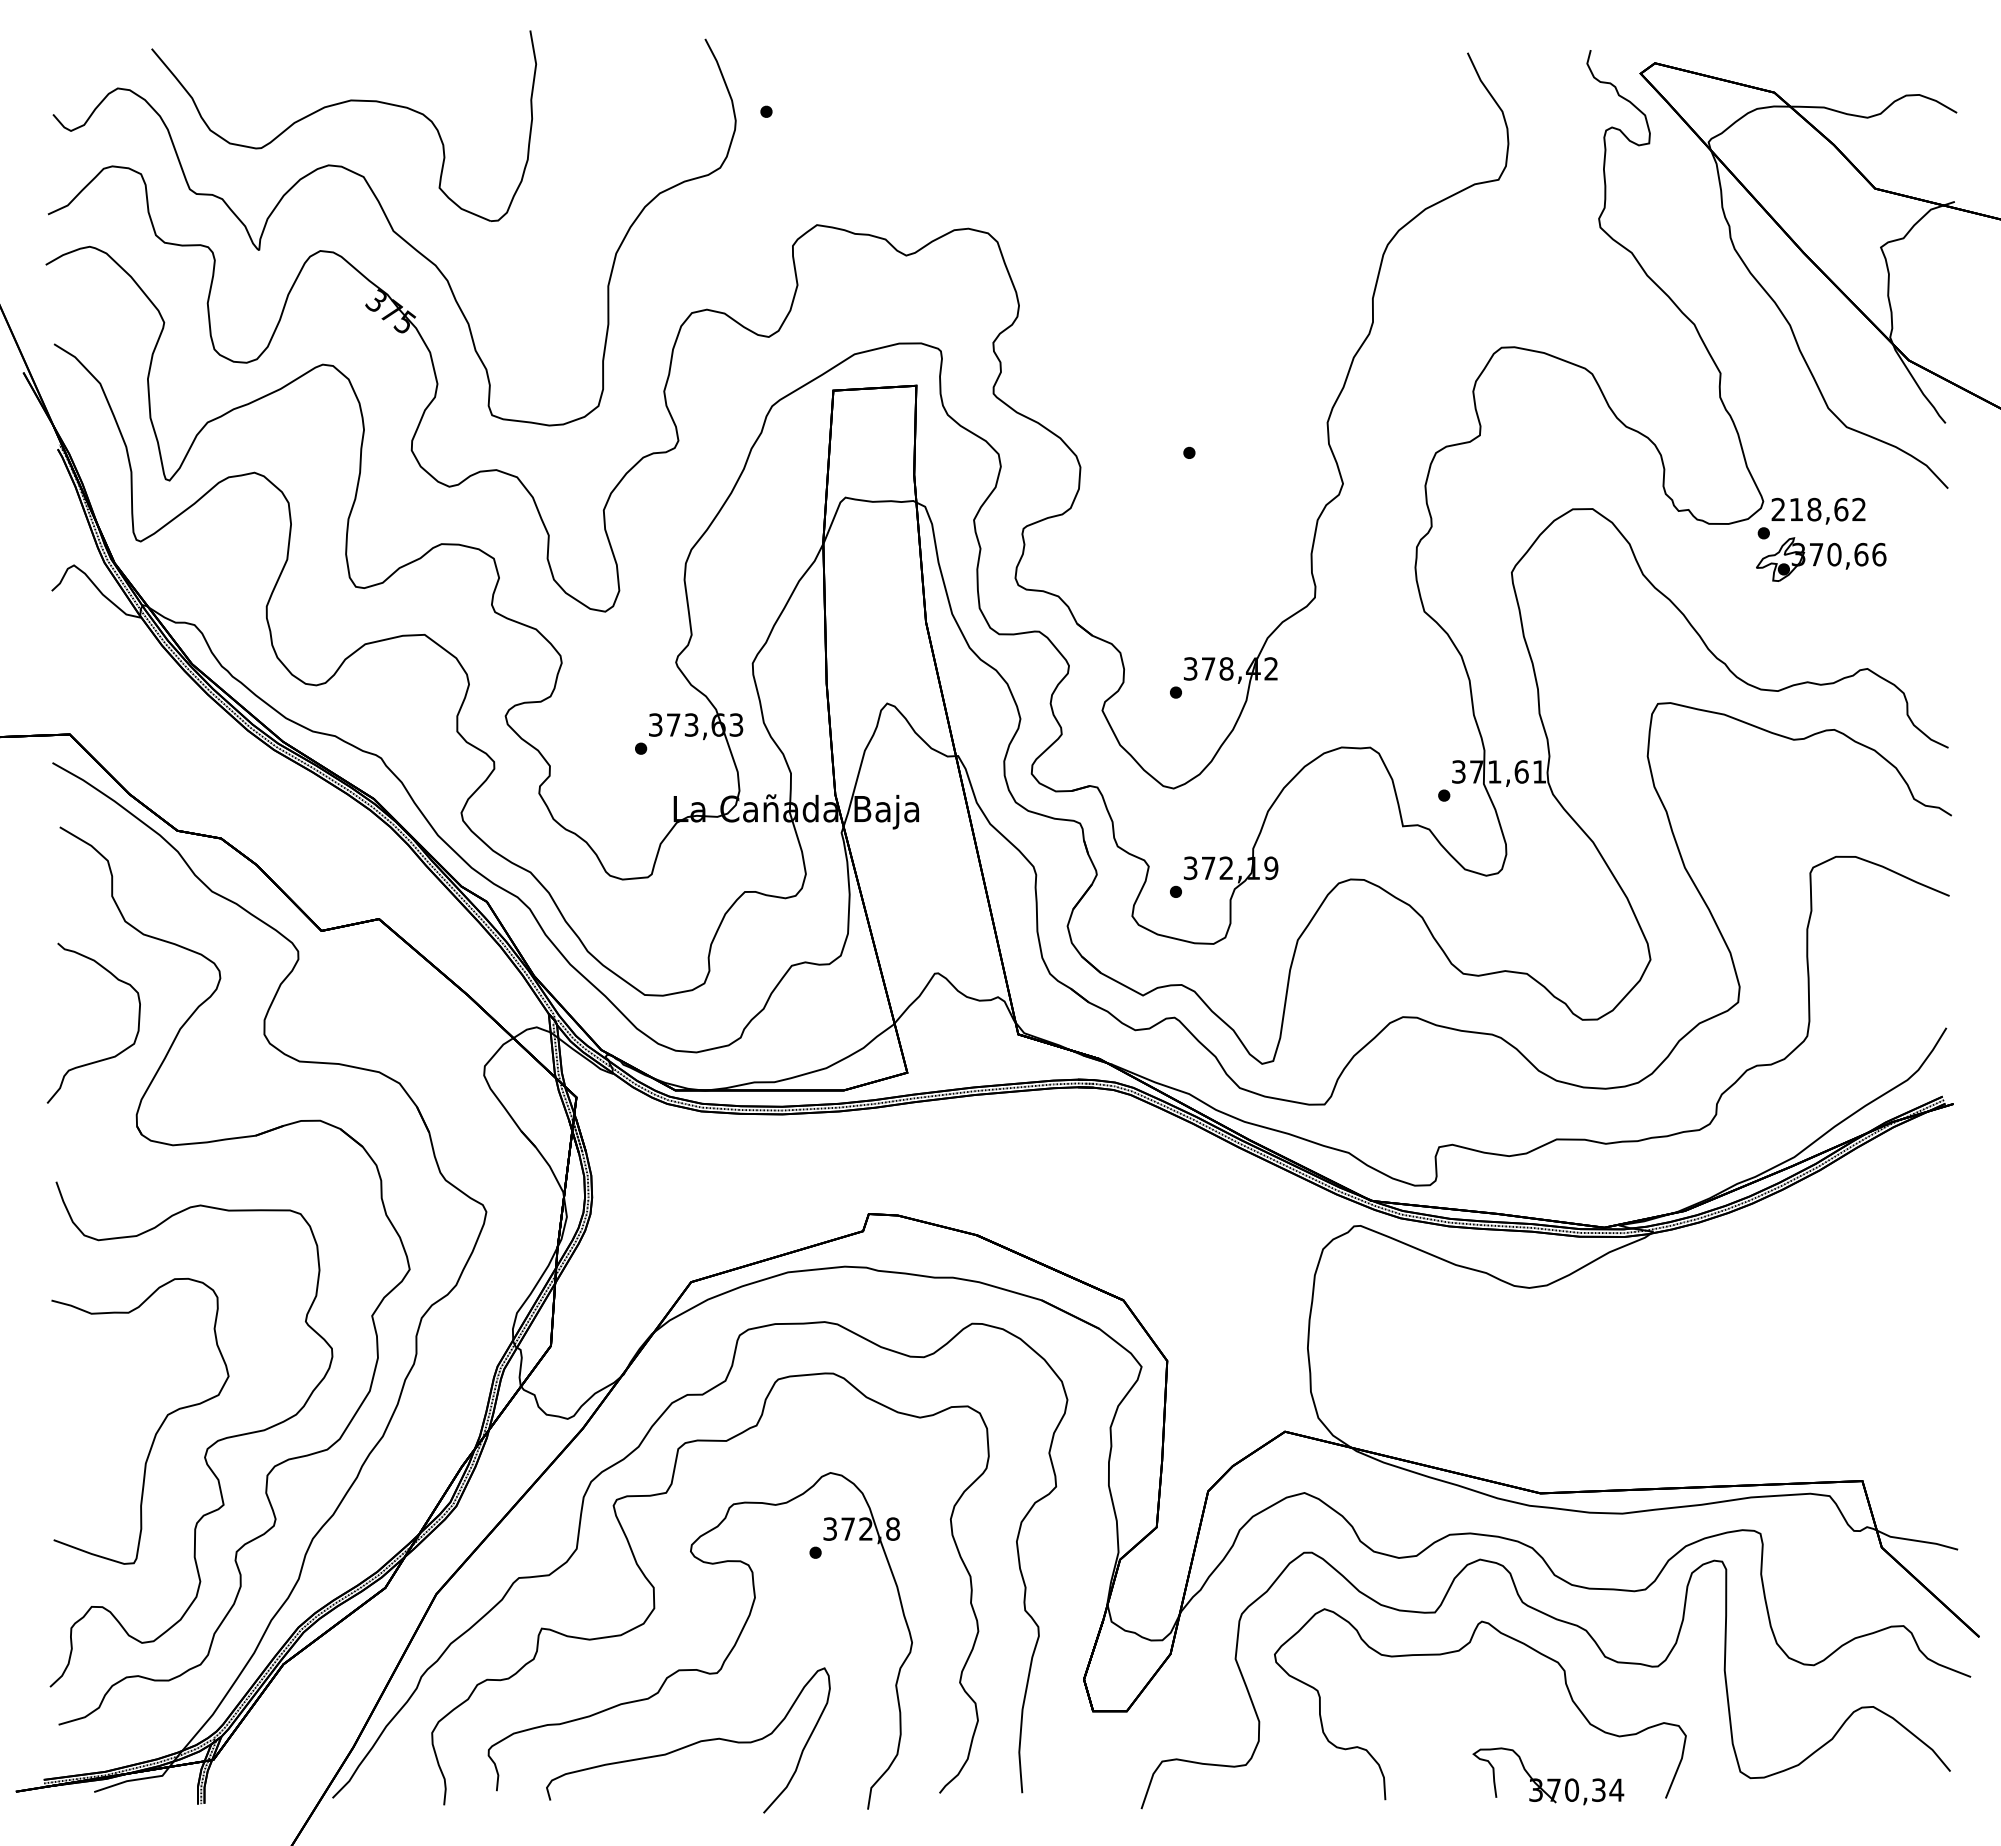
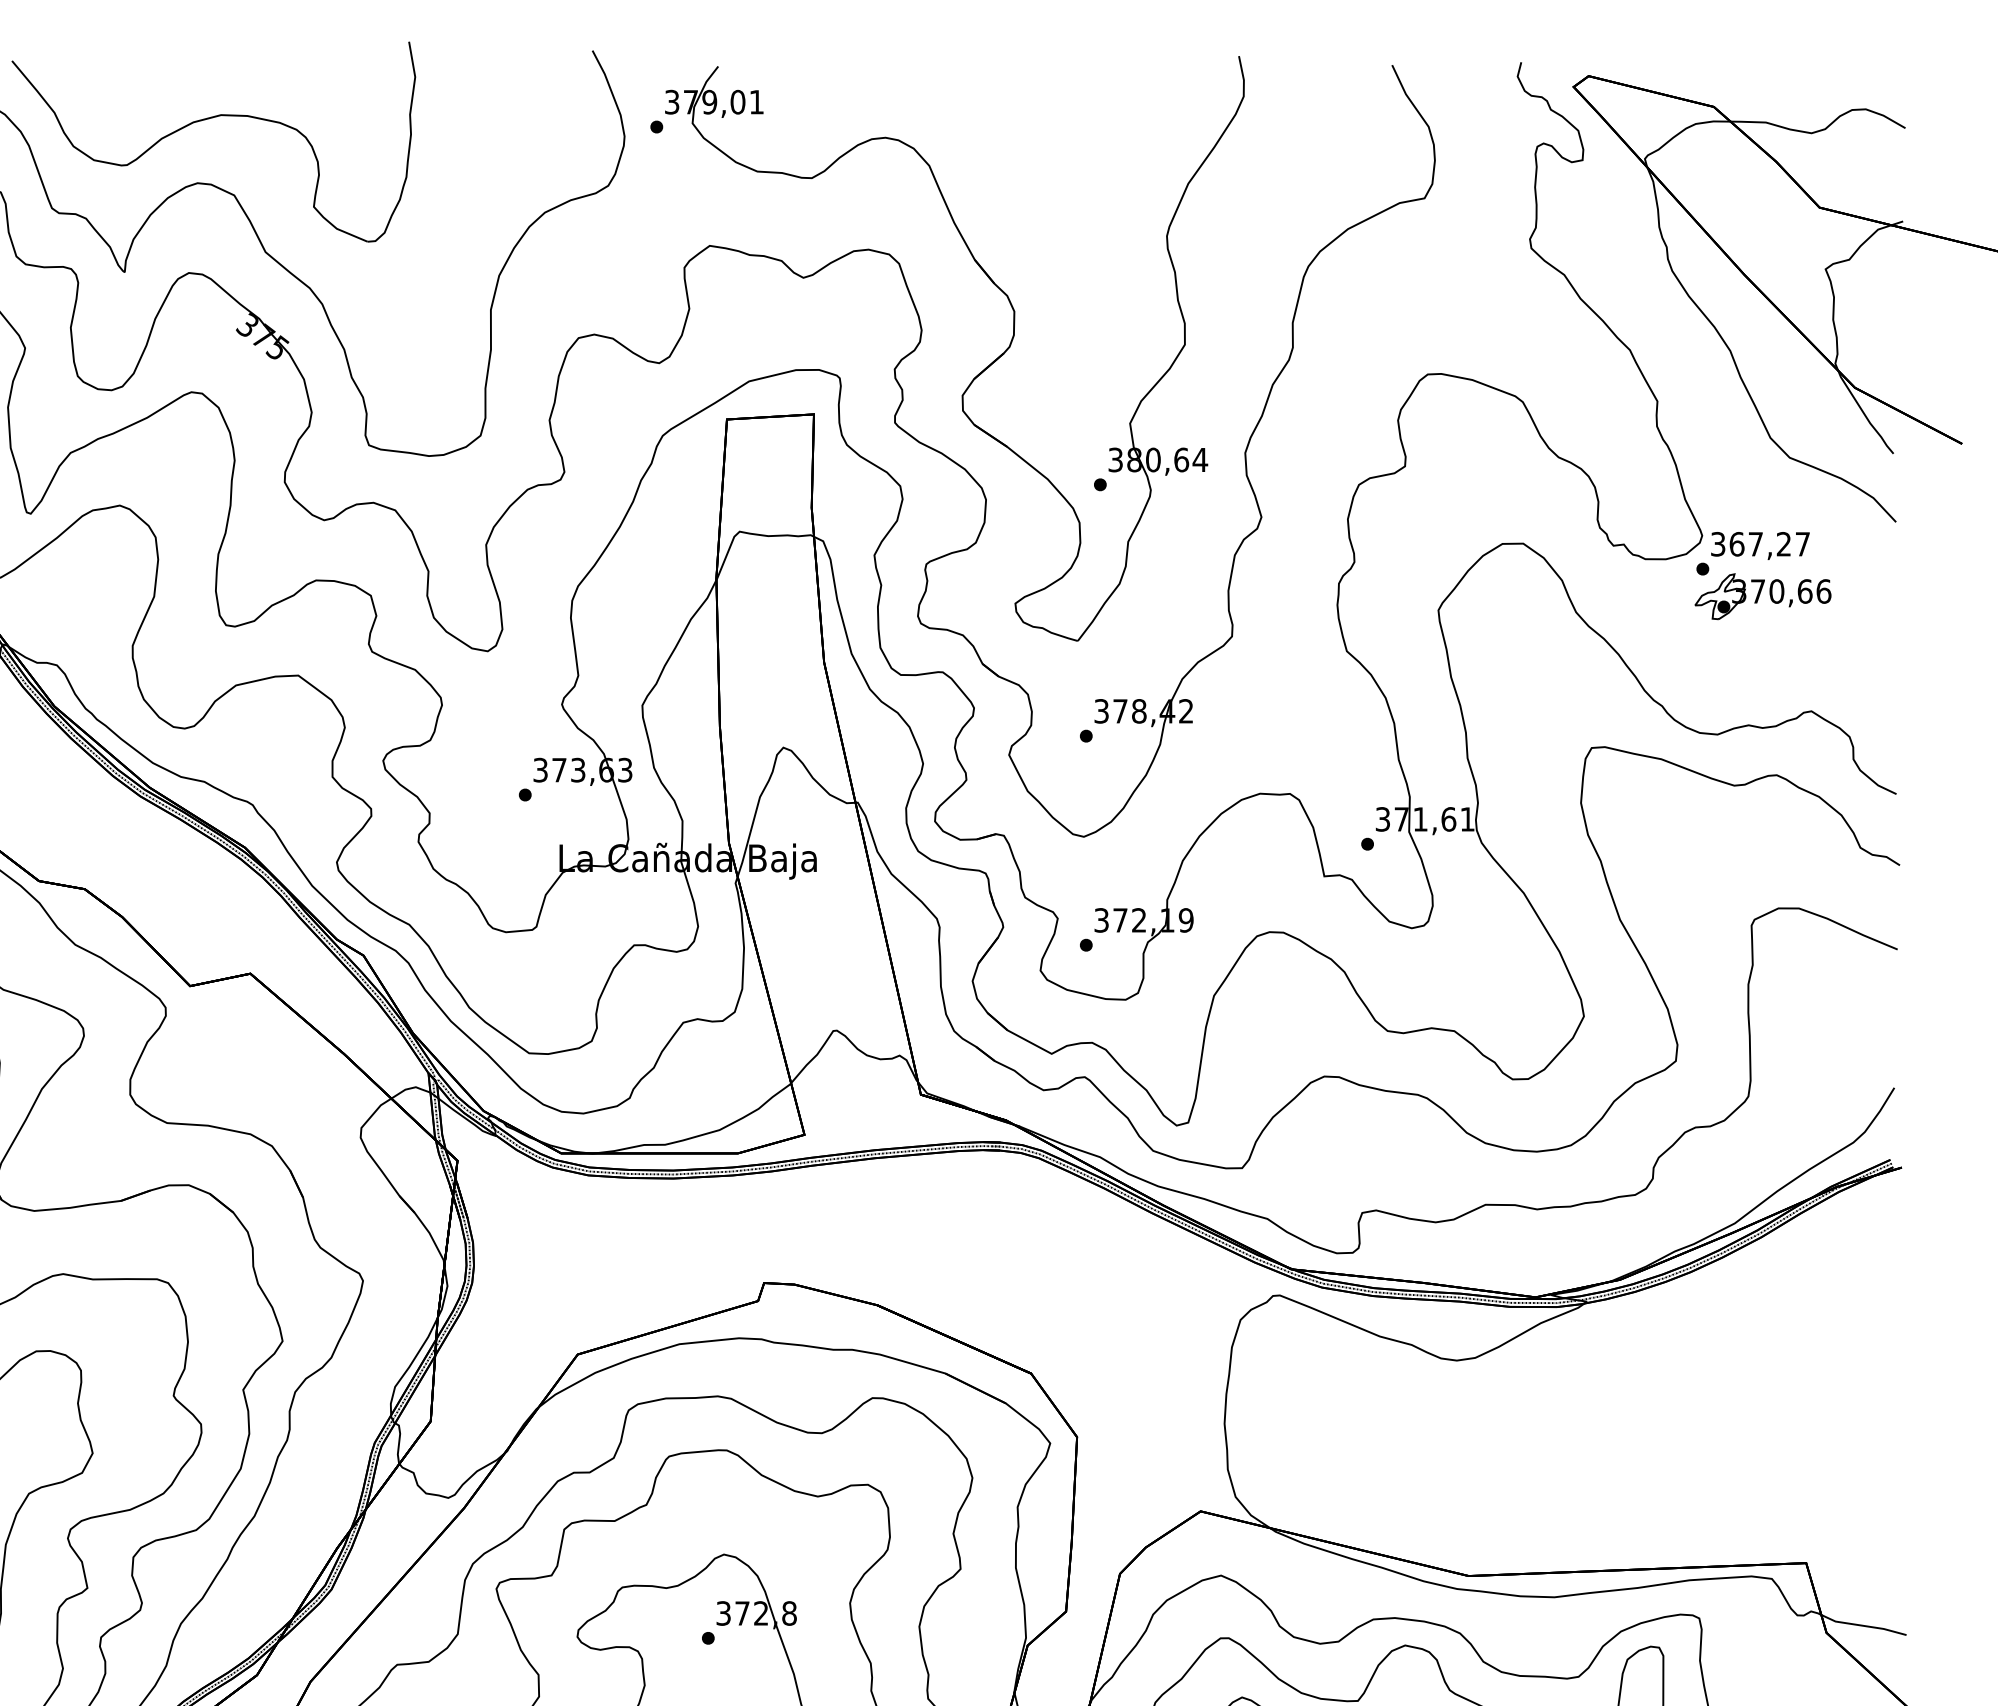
part: (1073, 346) -> (978, 373), added
text: (1818, 509) -> (1760, 544), 218,62 -> 367,27

